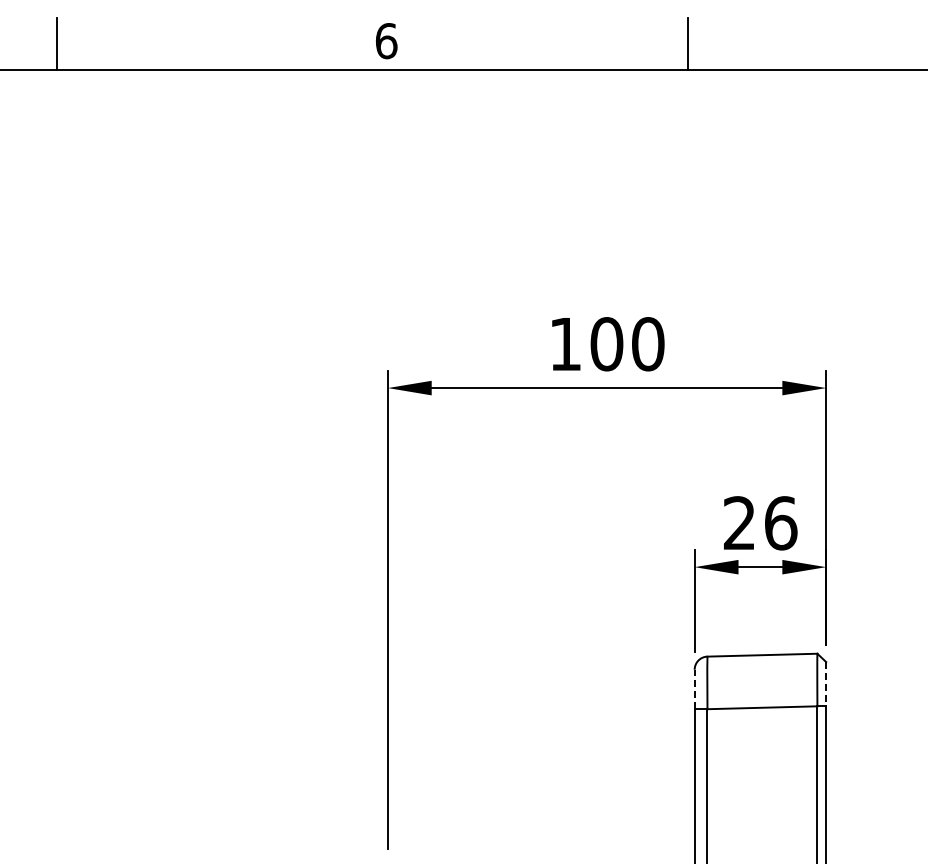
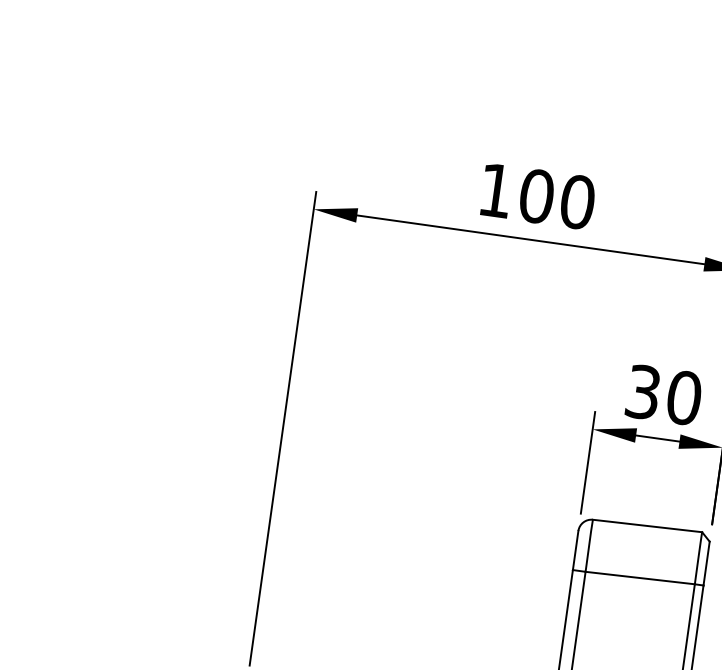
text: (760, 523) -> (663, 395), 26 -> 30
line: (826, 684) -> (706, 563), dashed -> solid
line: (694, 689) -> (575, 550), dashed -> solid

